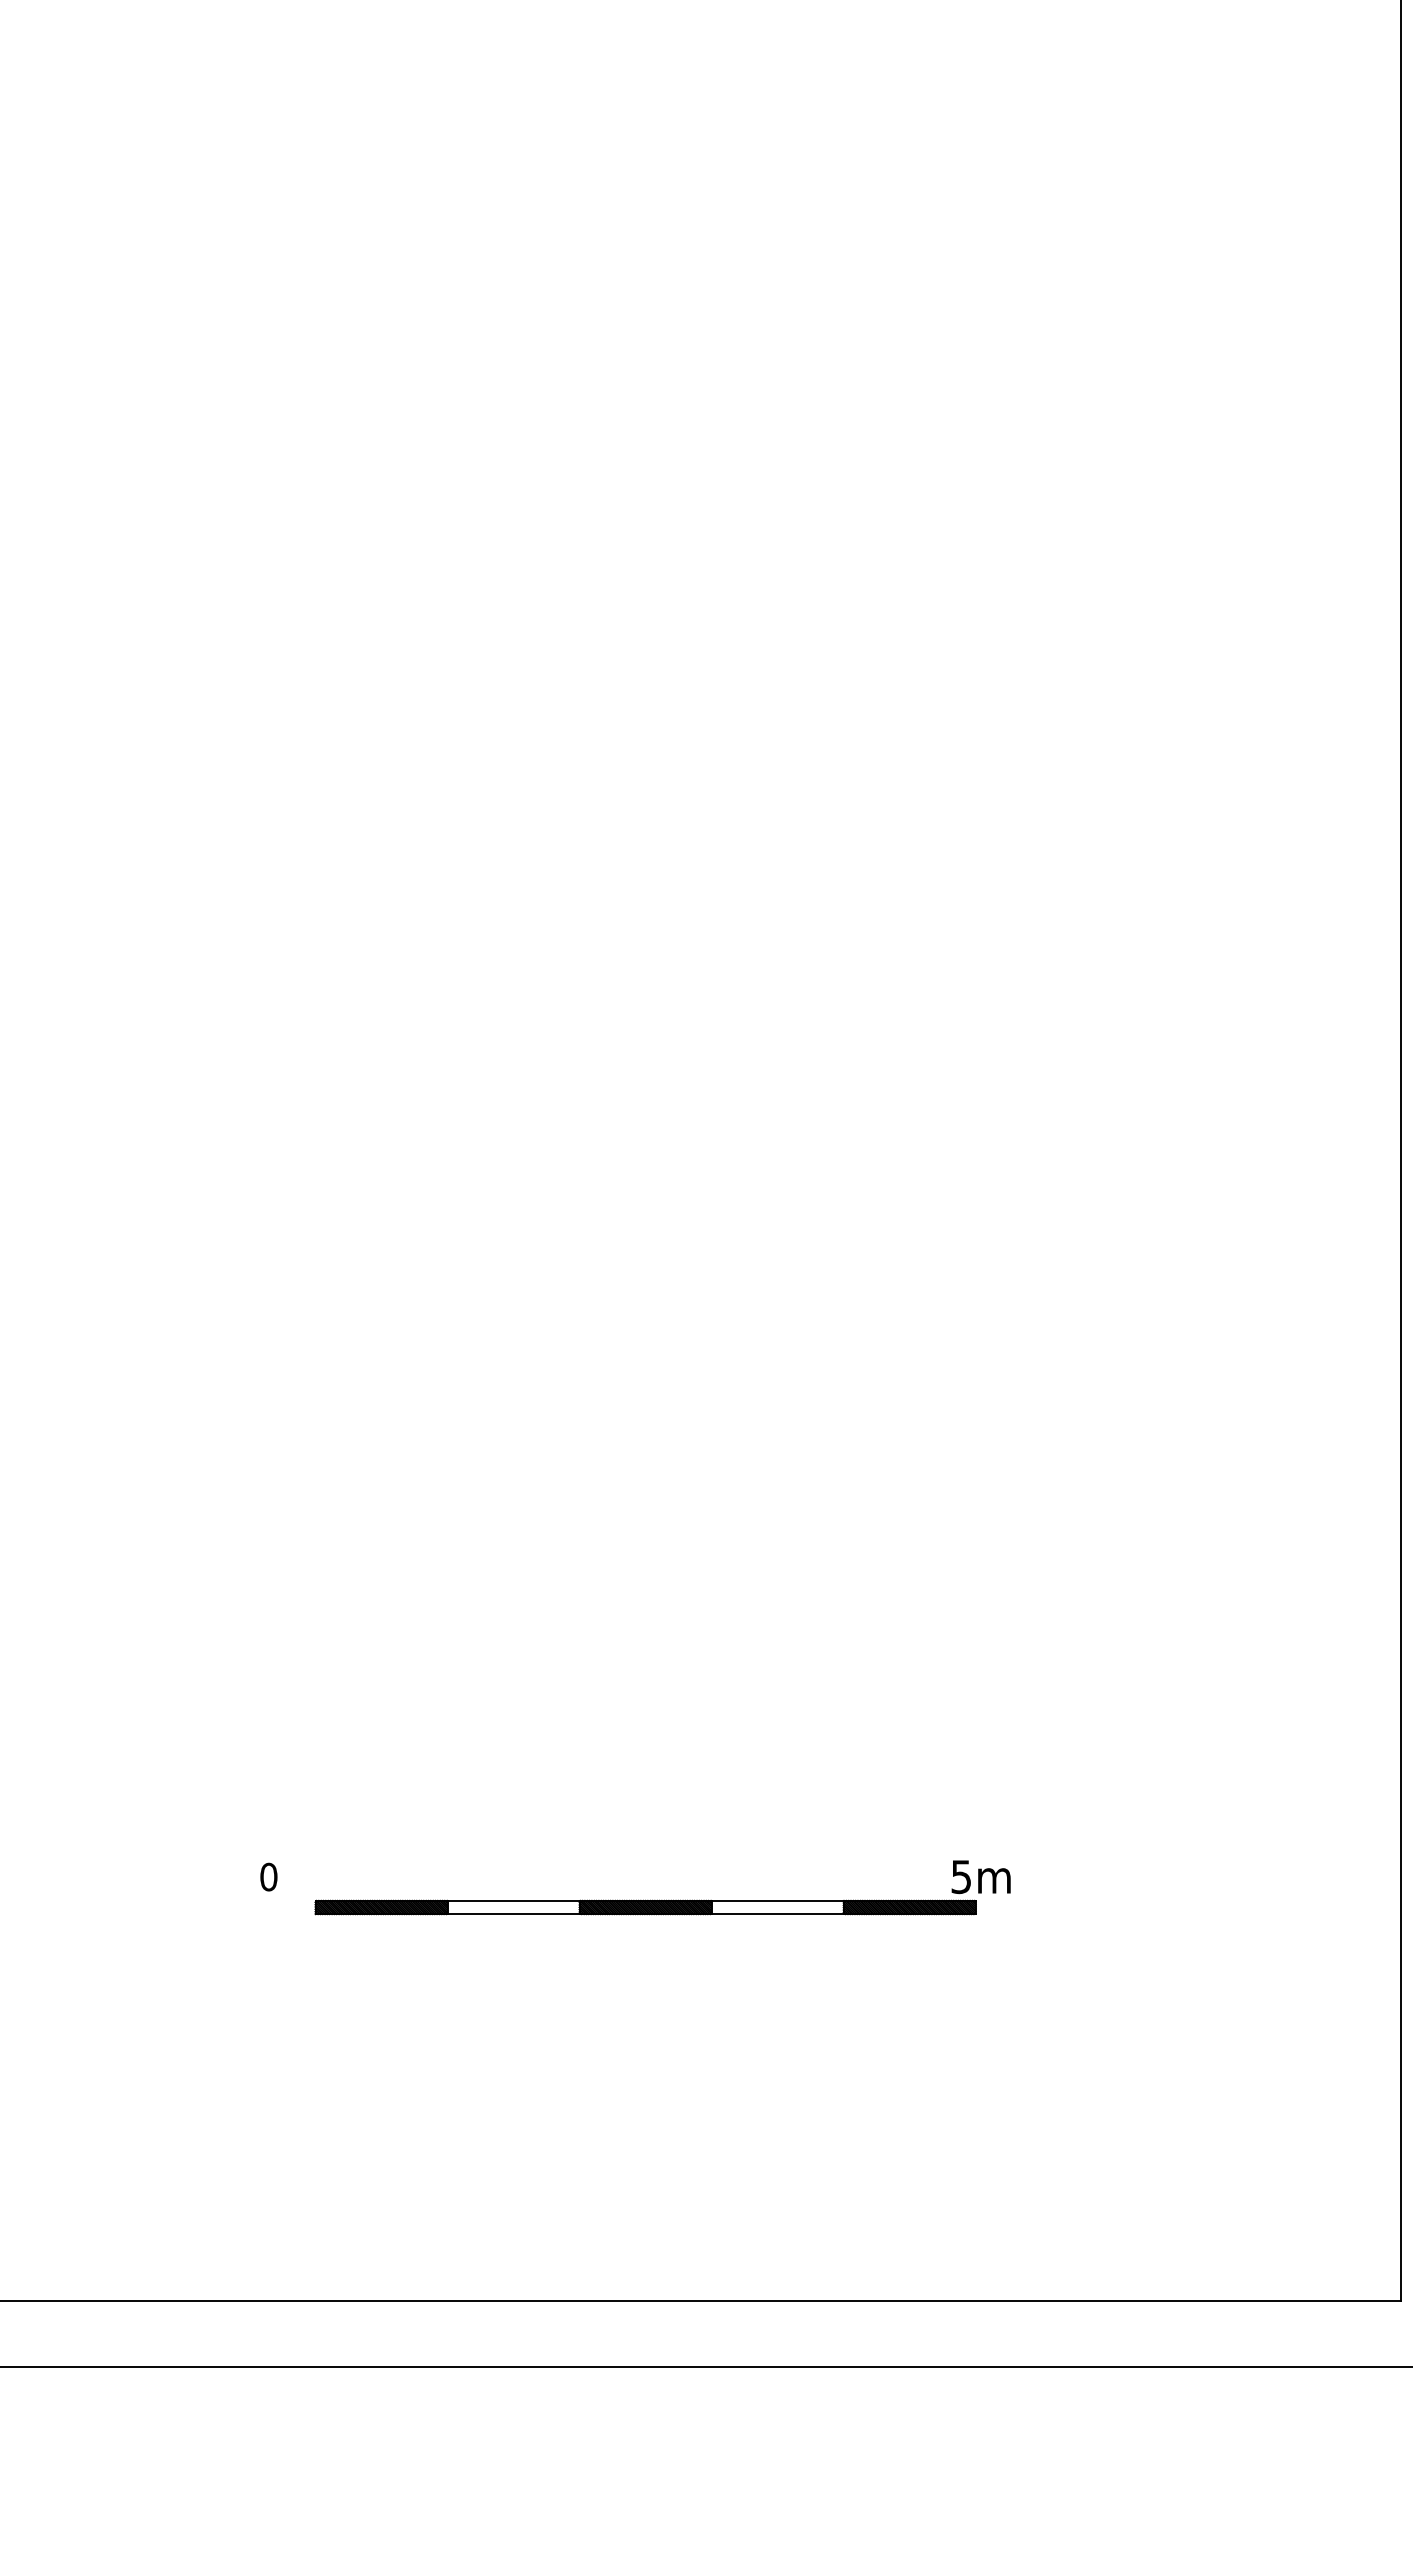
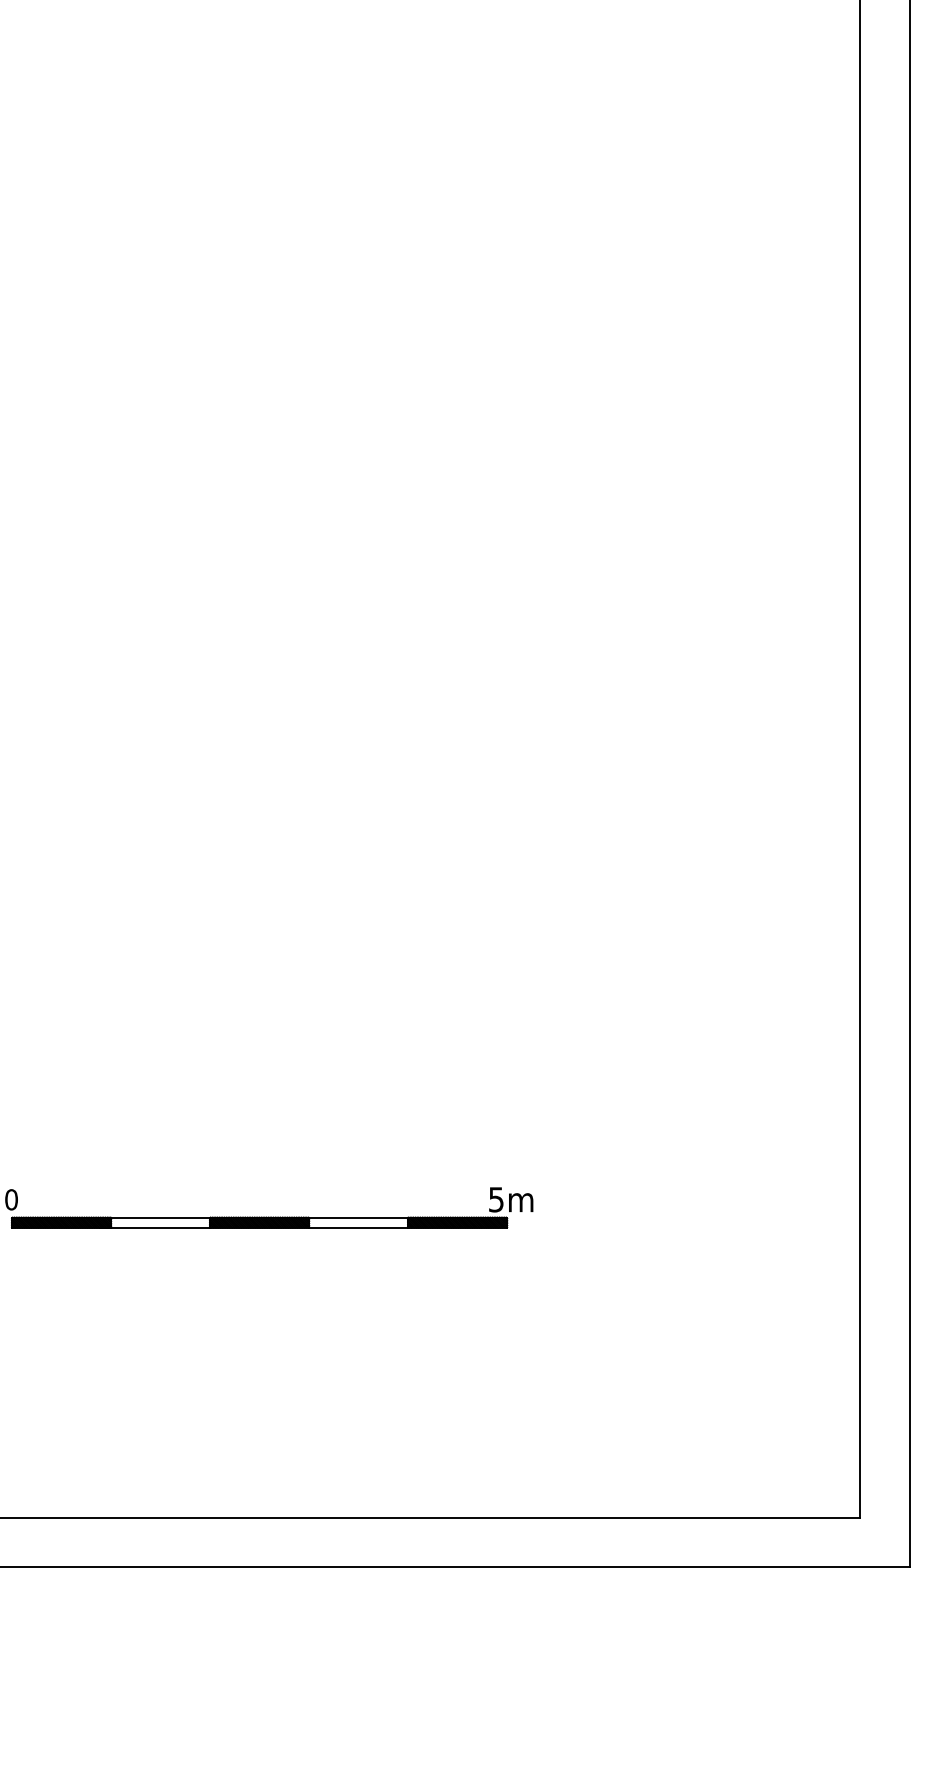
part: (661, 1899) -> (271, 1216), moved

